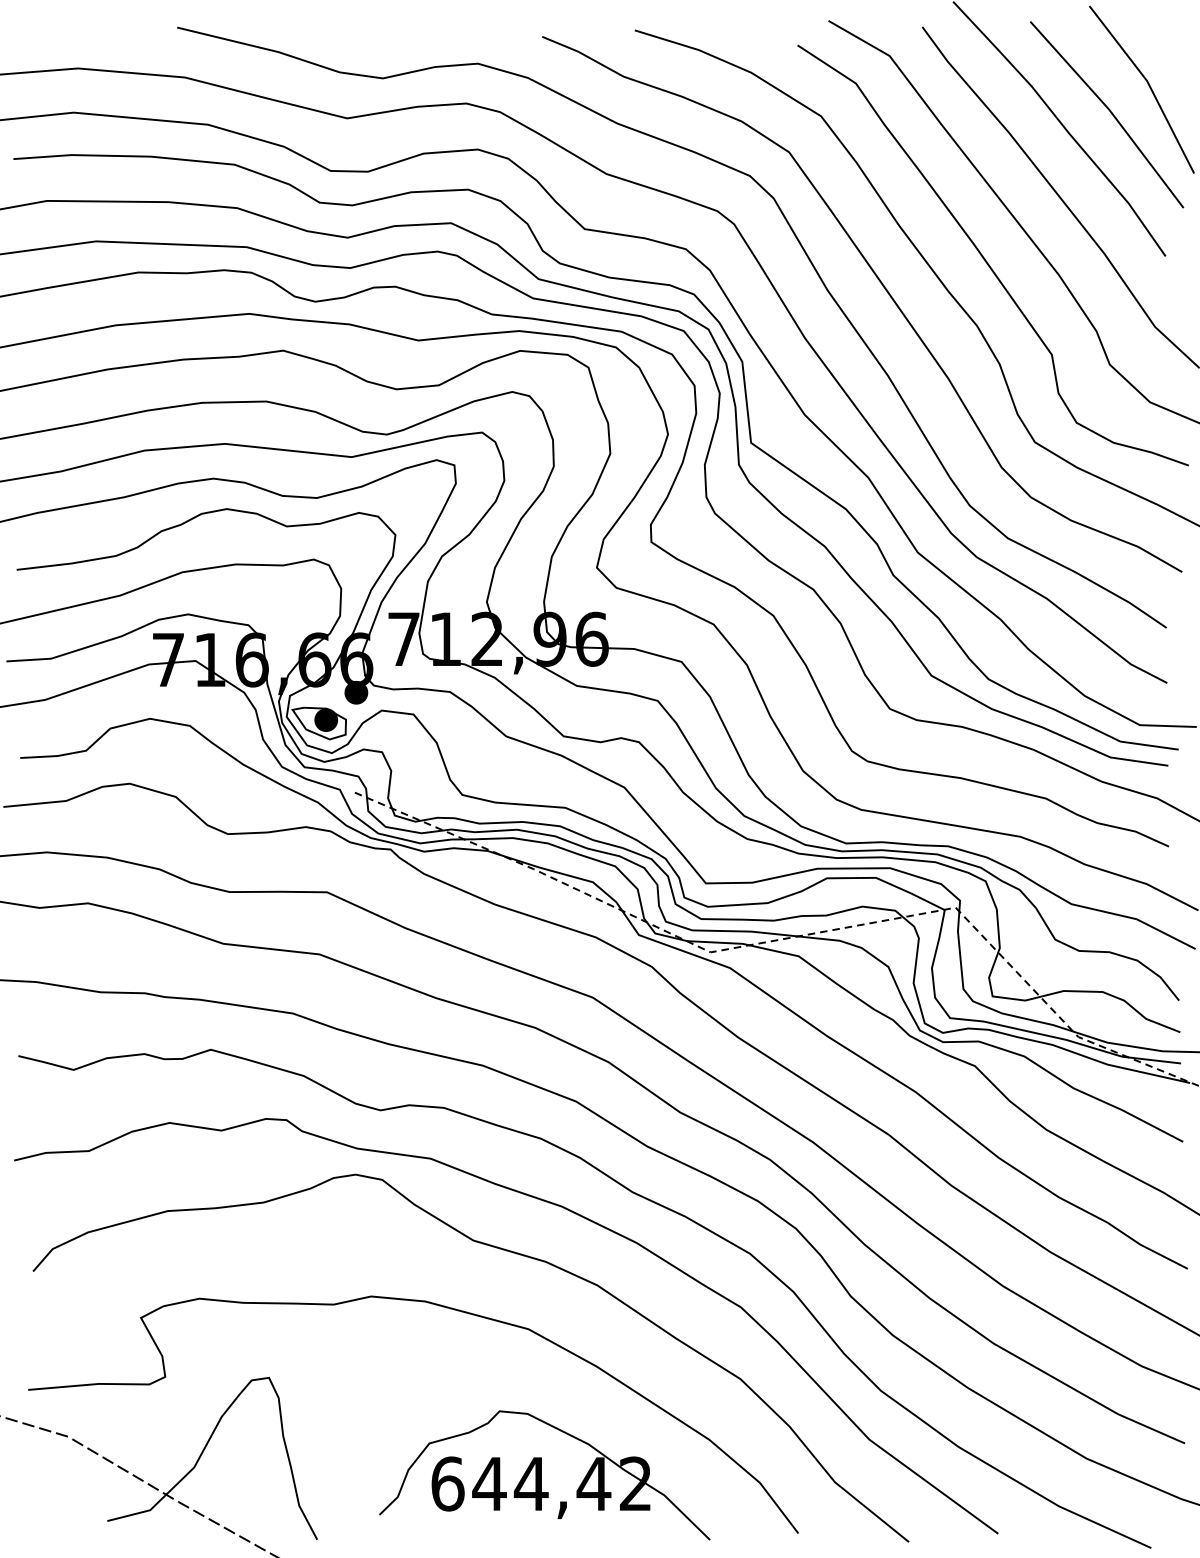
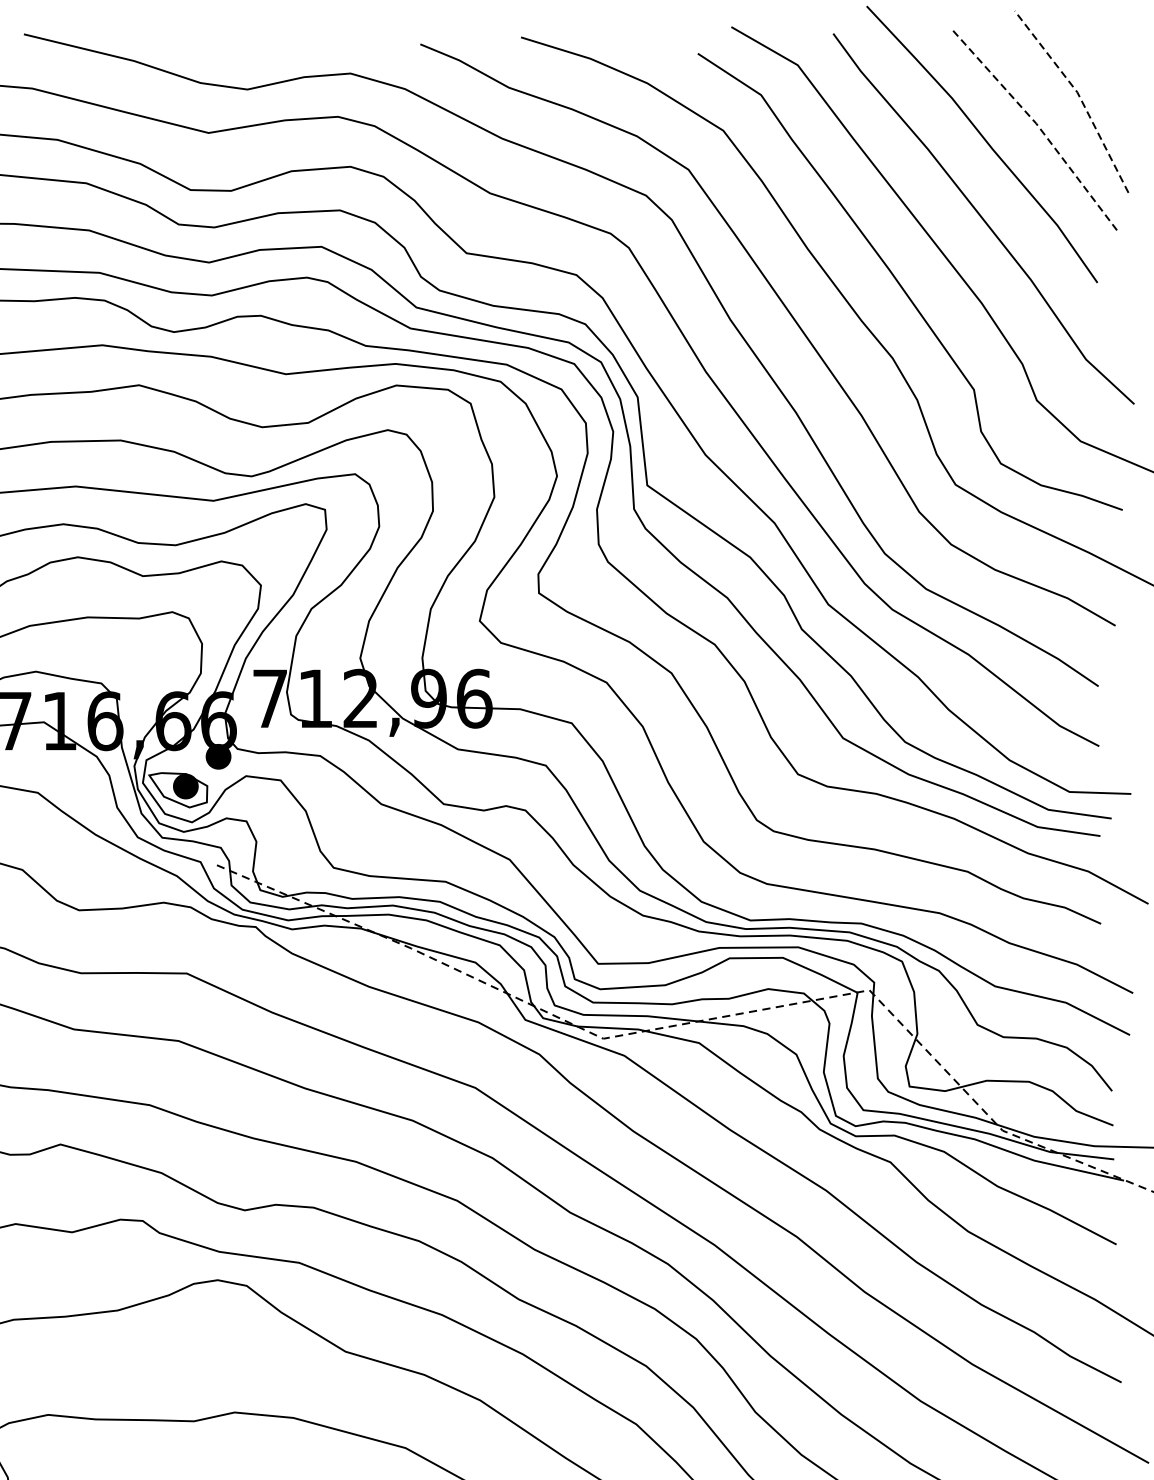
line: (1148, 84) -> (1078, 96), solid -> dashed
line: (1110, 111) -> (1037, 125), solid -> dashed

